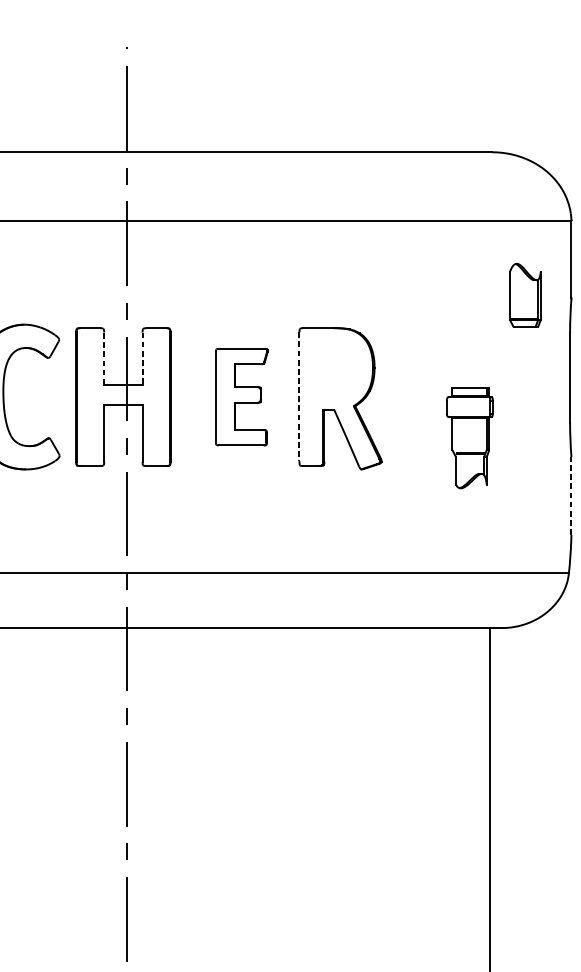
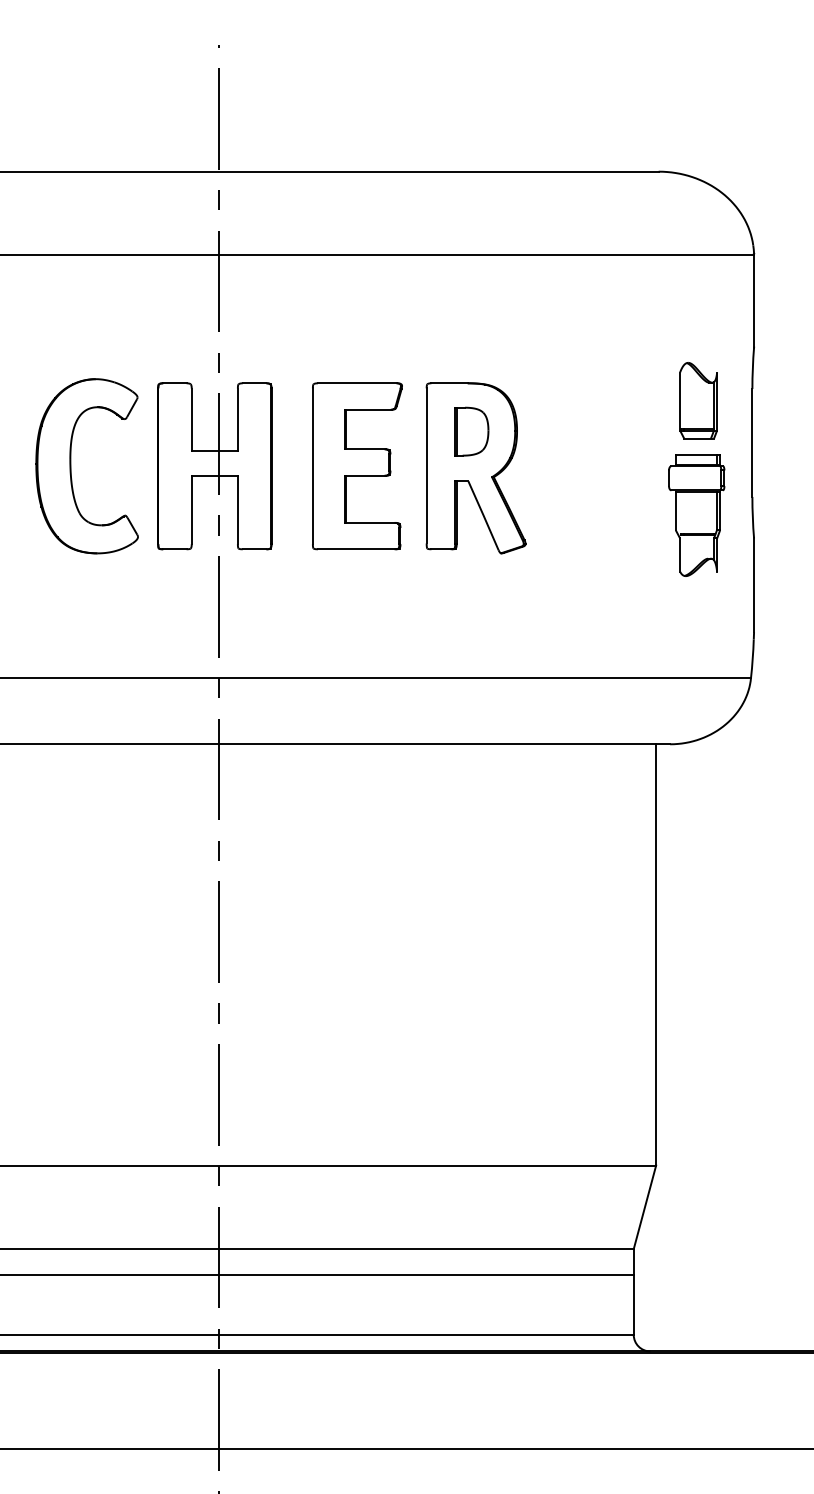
part: (525, 295) -> (698, 400), moved
line: (104, 358) -> (191, 419), dashed -> solid
line: (142, 359) -> (237, 420), dashed -> solid
part: (336, 368) -> (471, 431), added
line: (299, 396) -> (426, 465), dashed -> solid
part: (241, 397) -> (357, 466), size x1.43
part: (469, 437) -> (696, 515), moved
line: (571, 496) -> (754, 585), dashed -> solid

